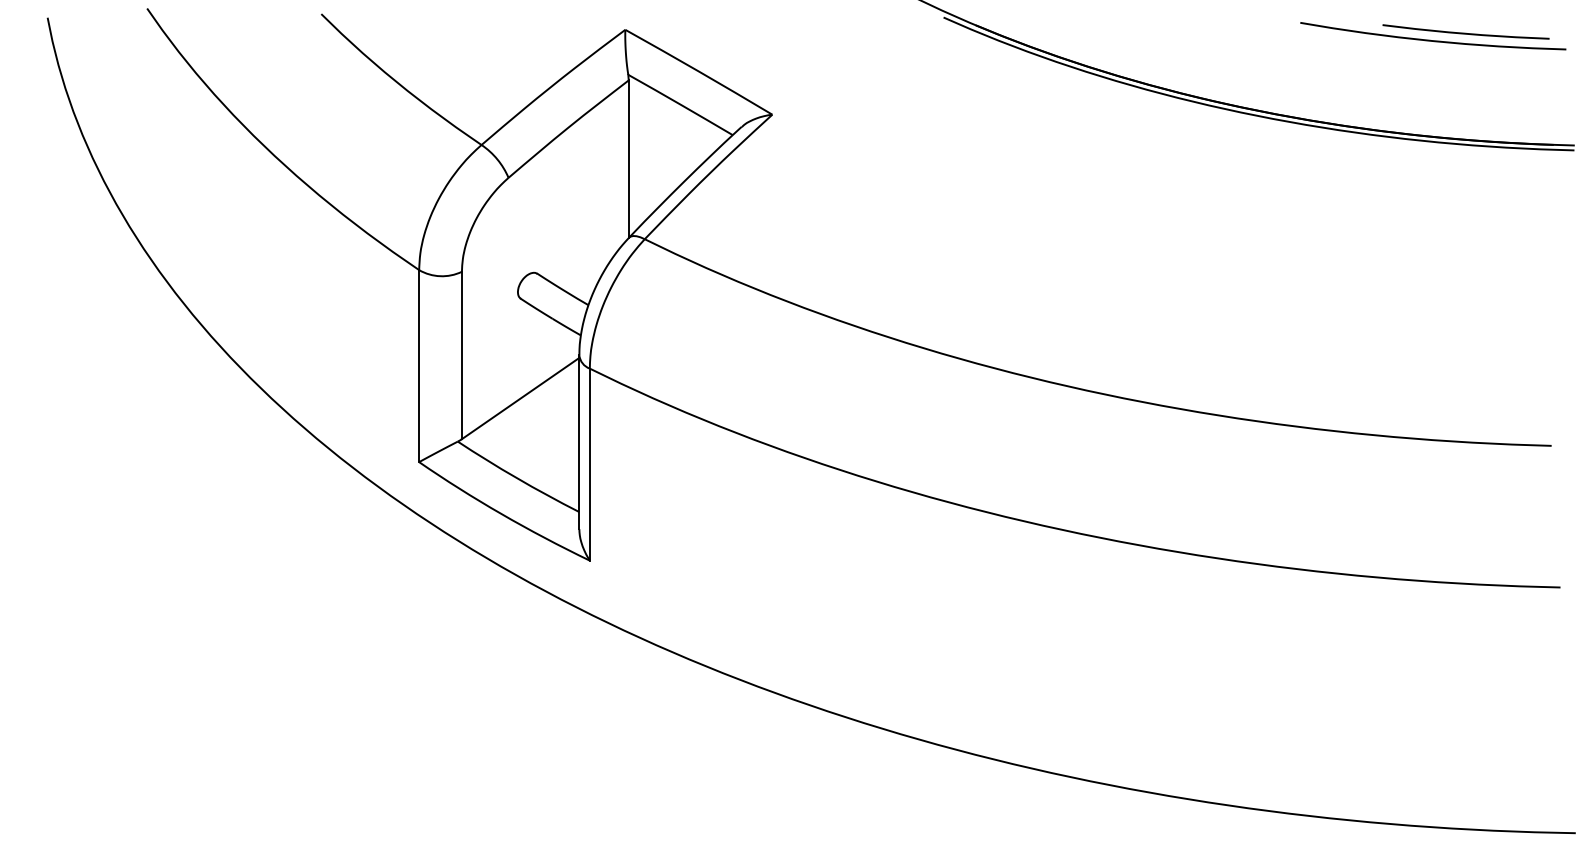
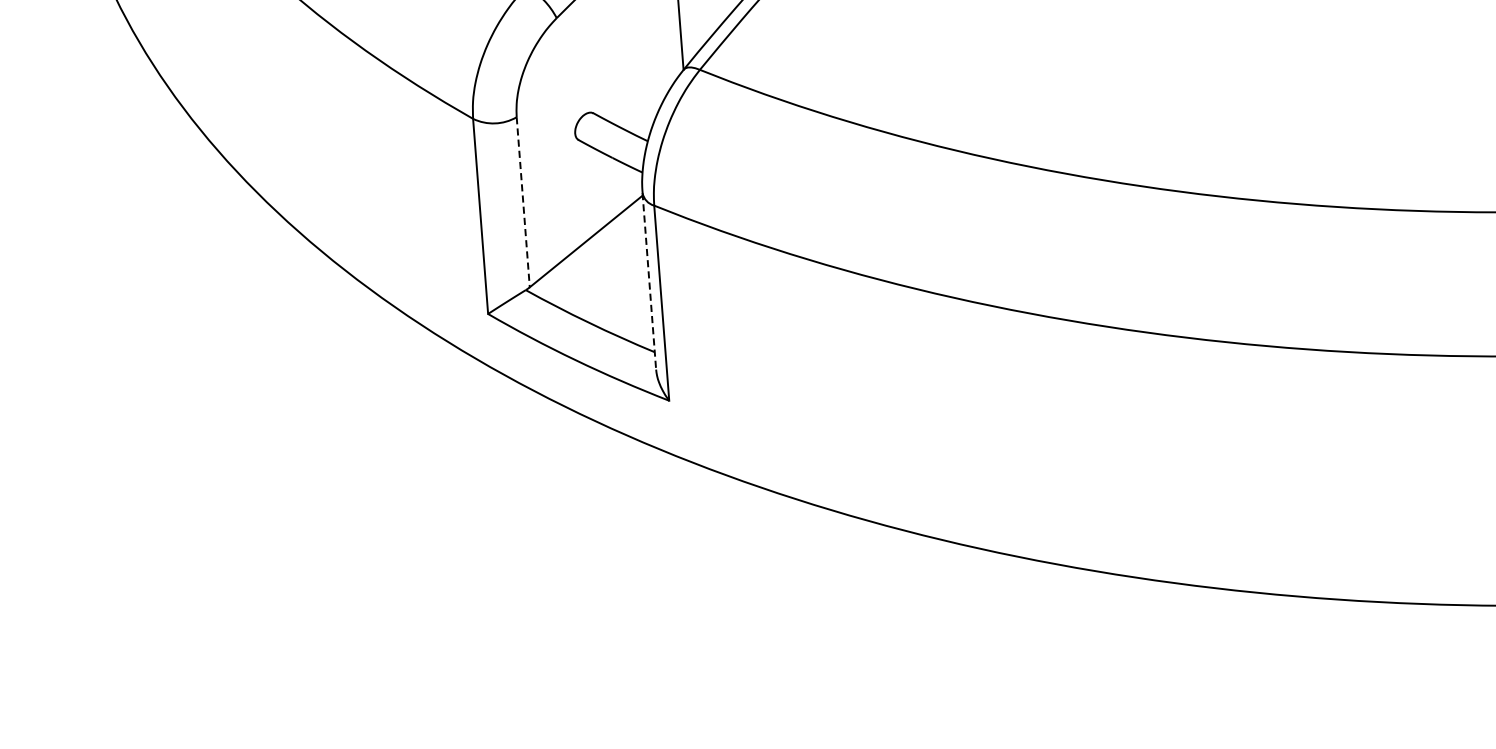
line: (461, 355) -> (522, 202), solid -> dashed
line: (579, 442) -> (649, 281), solid -> dashed

